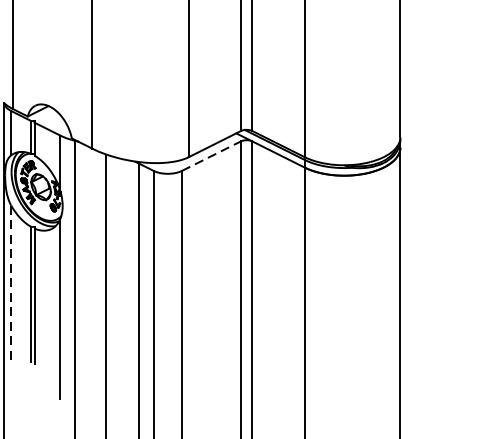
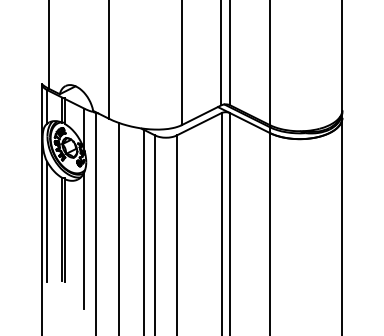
line: (211, 156) -> (199, 124), dashed -> solid
line: (11, 285) -> (47, 222), dashed -> solid

